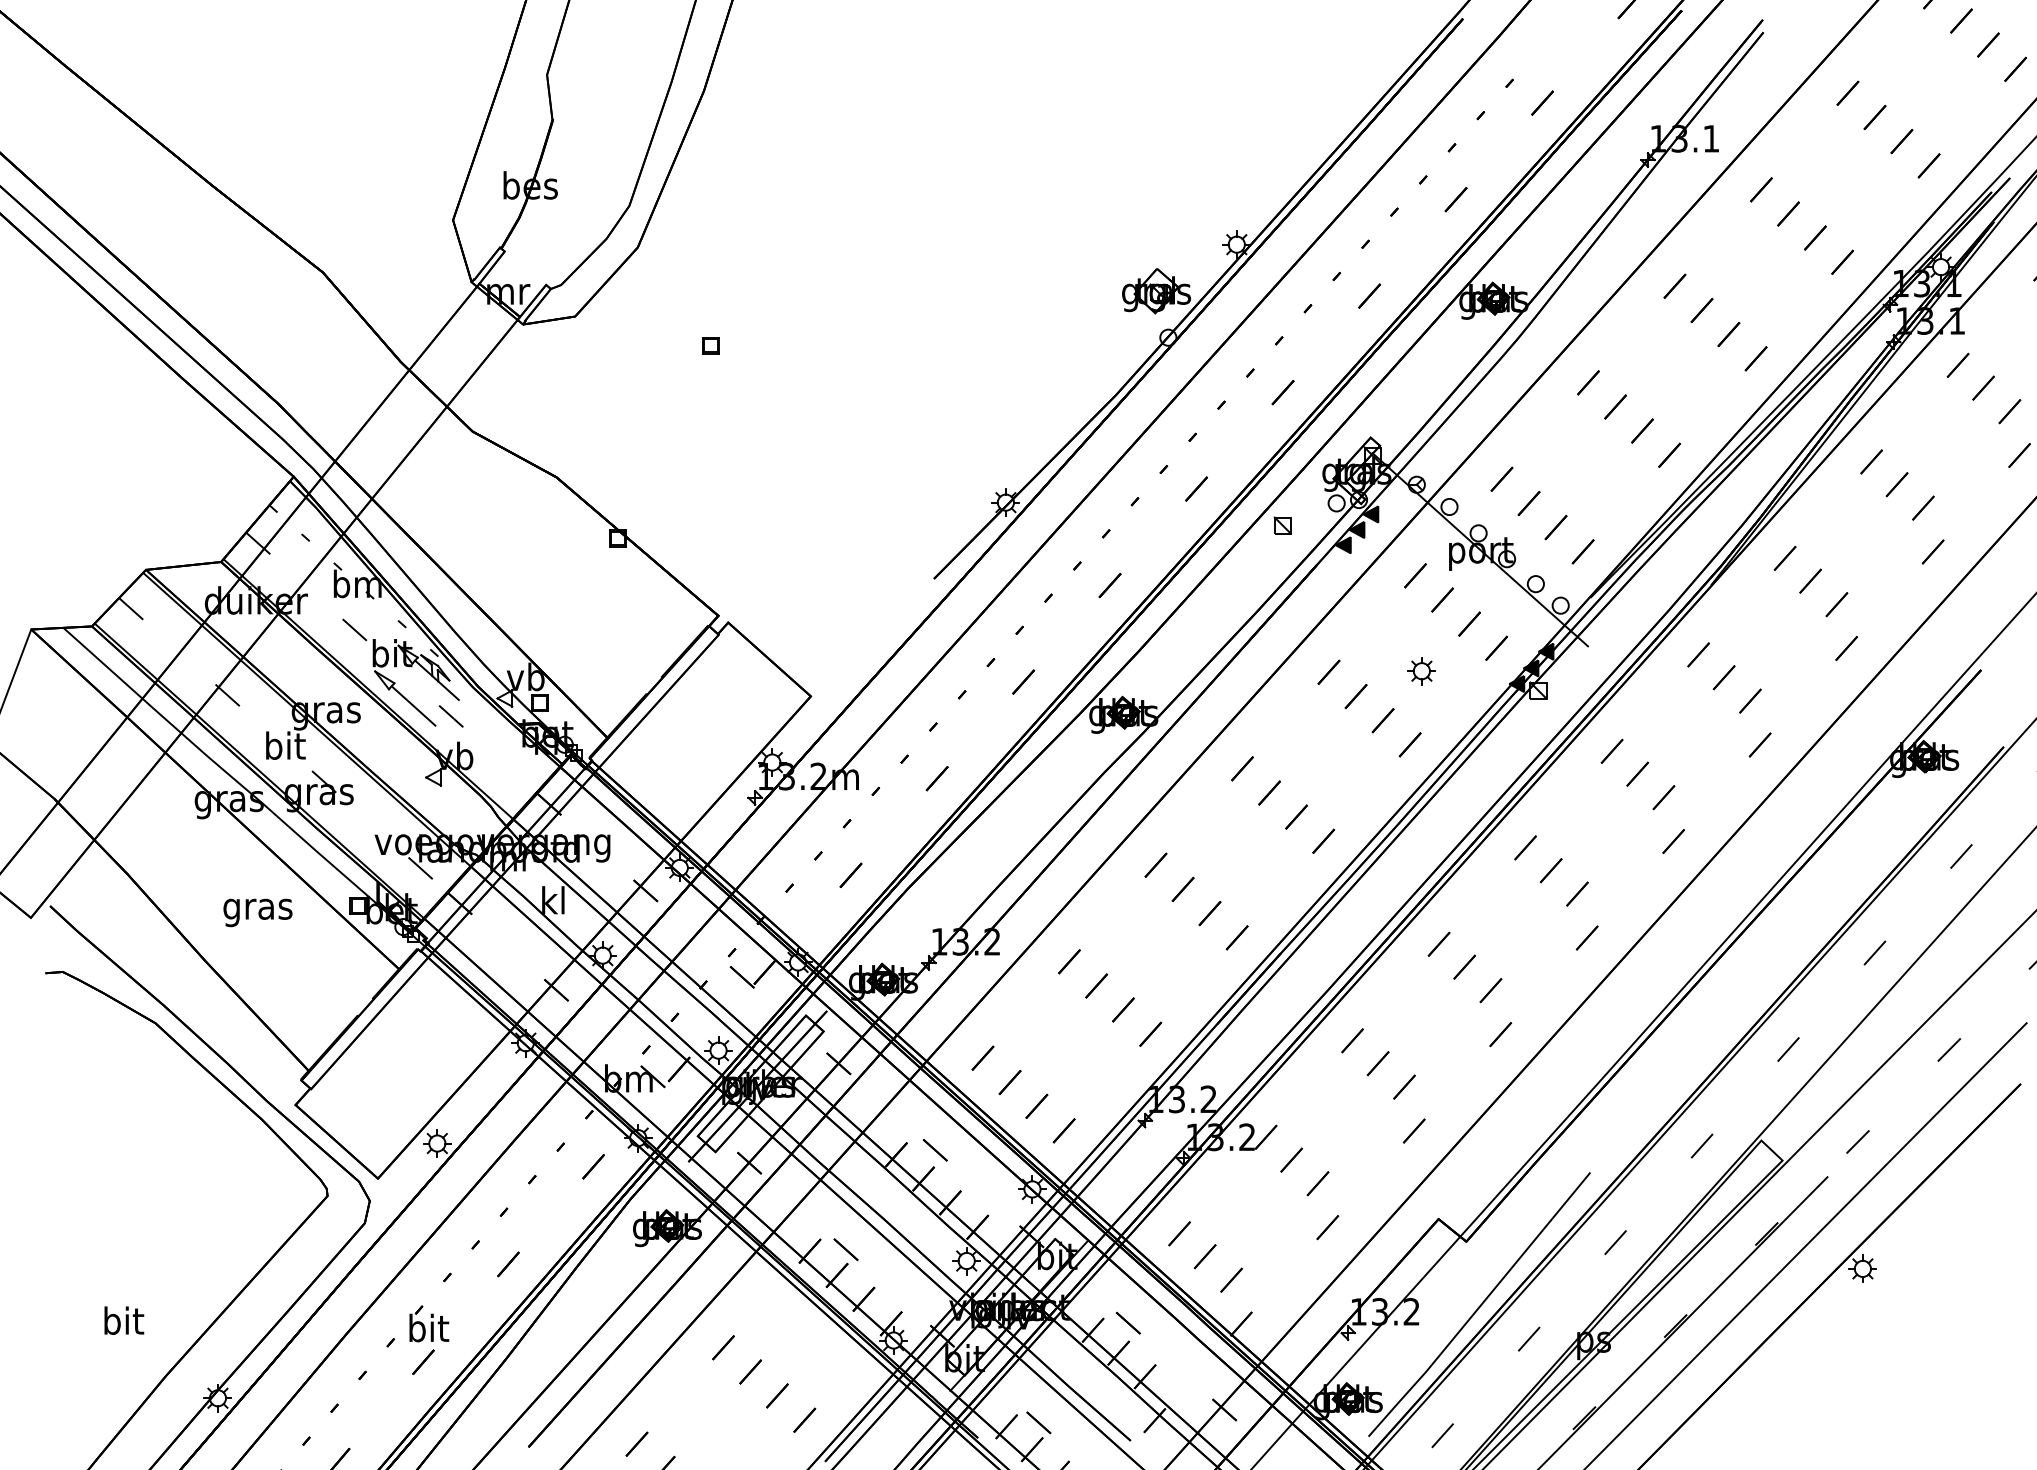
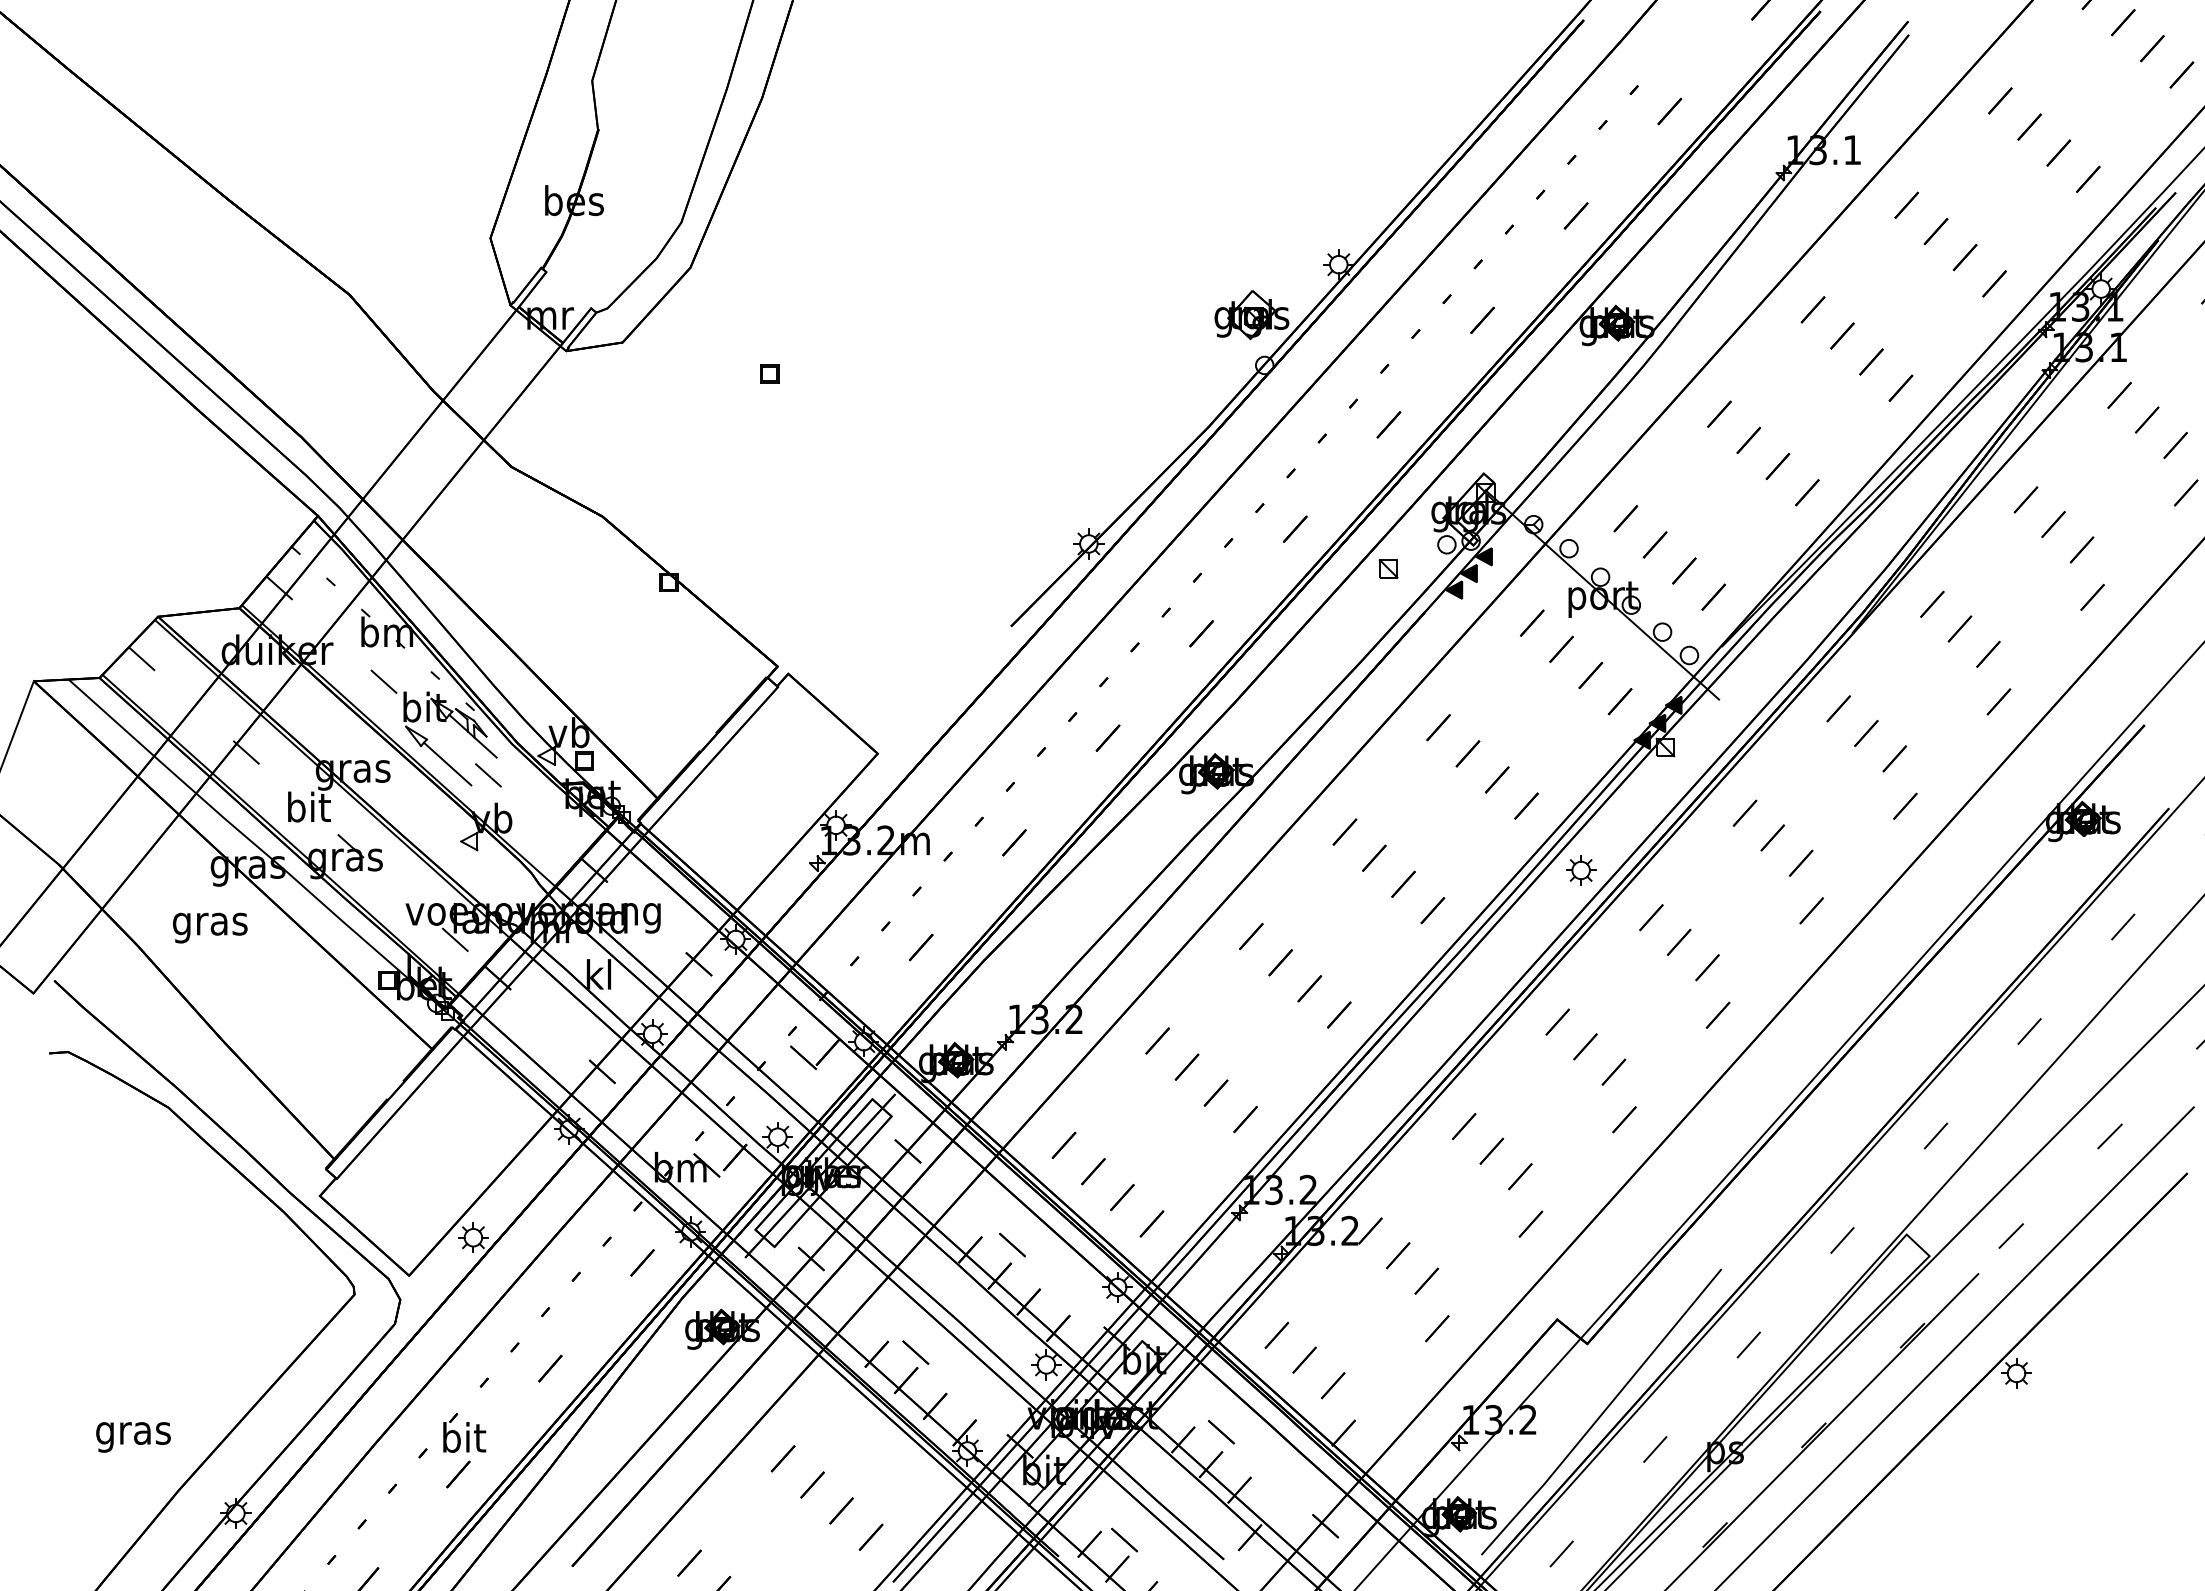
part: (1422, 671) -> (1581, 870), moved
text: (258, 912) -> (210, 927), moved
text: (123, 1324) -> (133, 1433), bit -> gras

